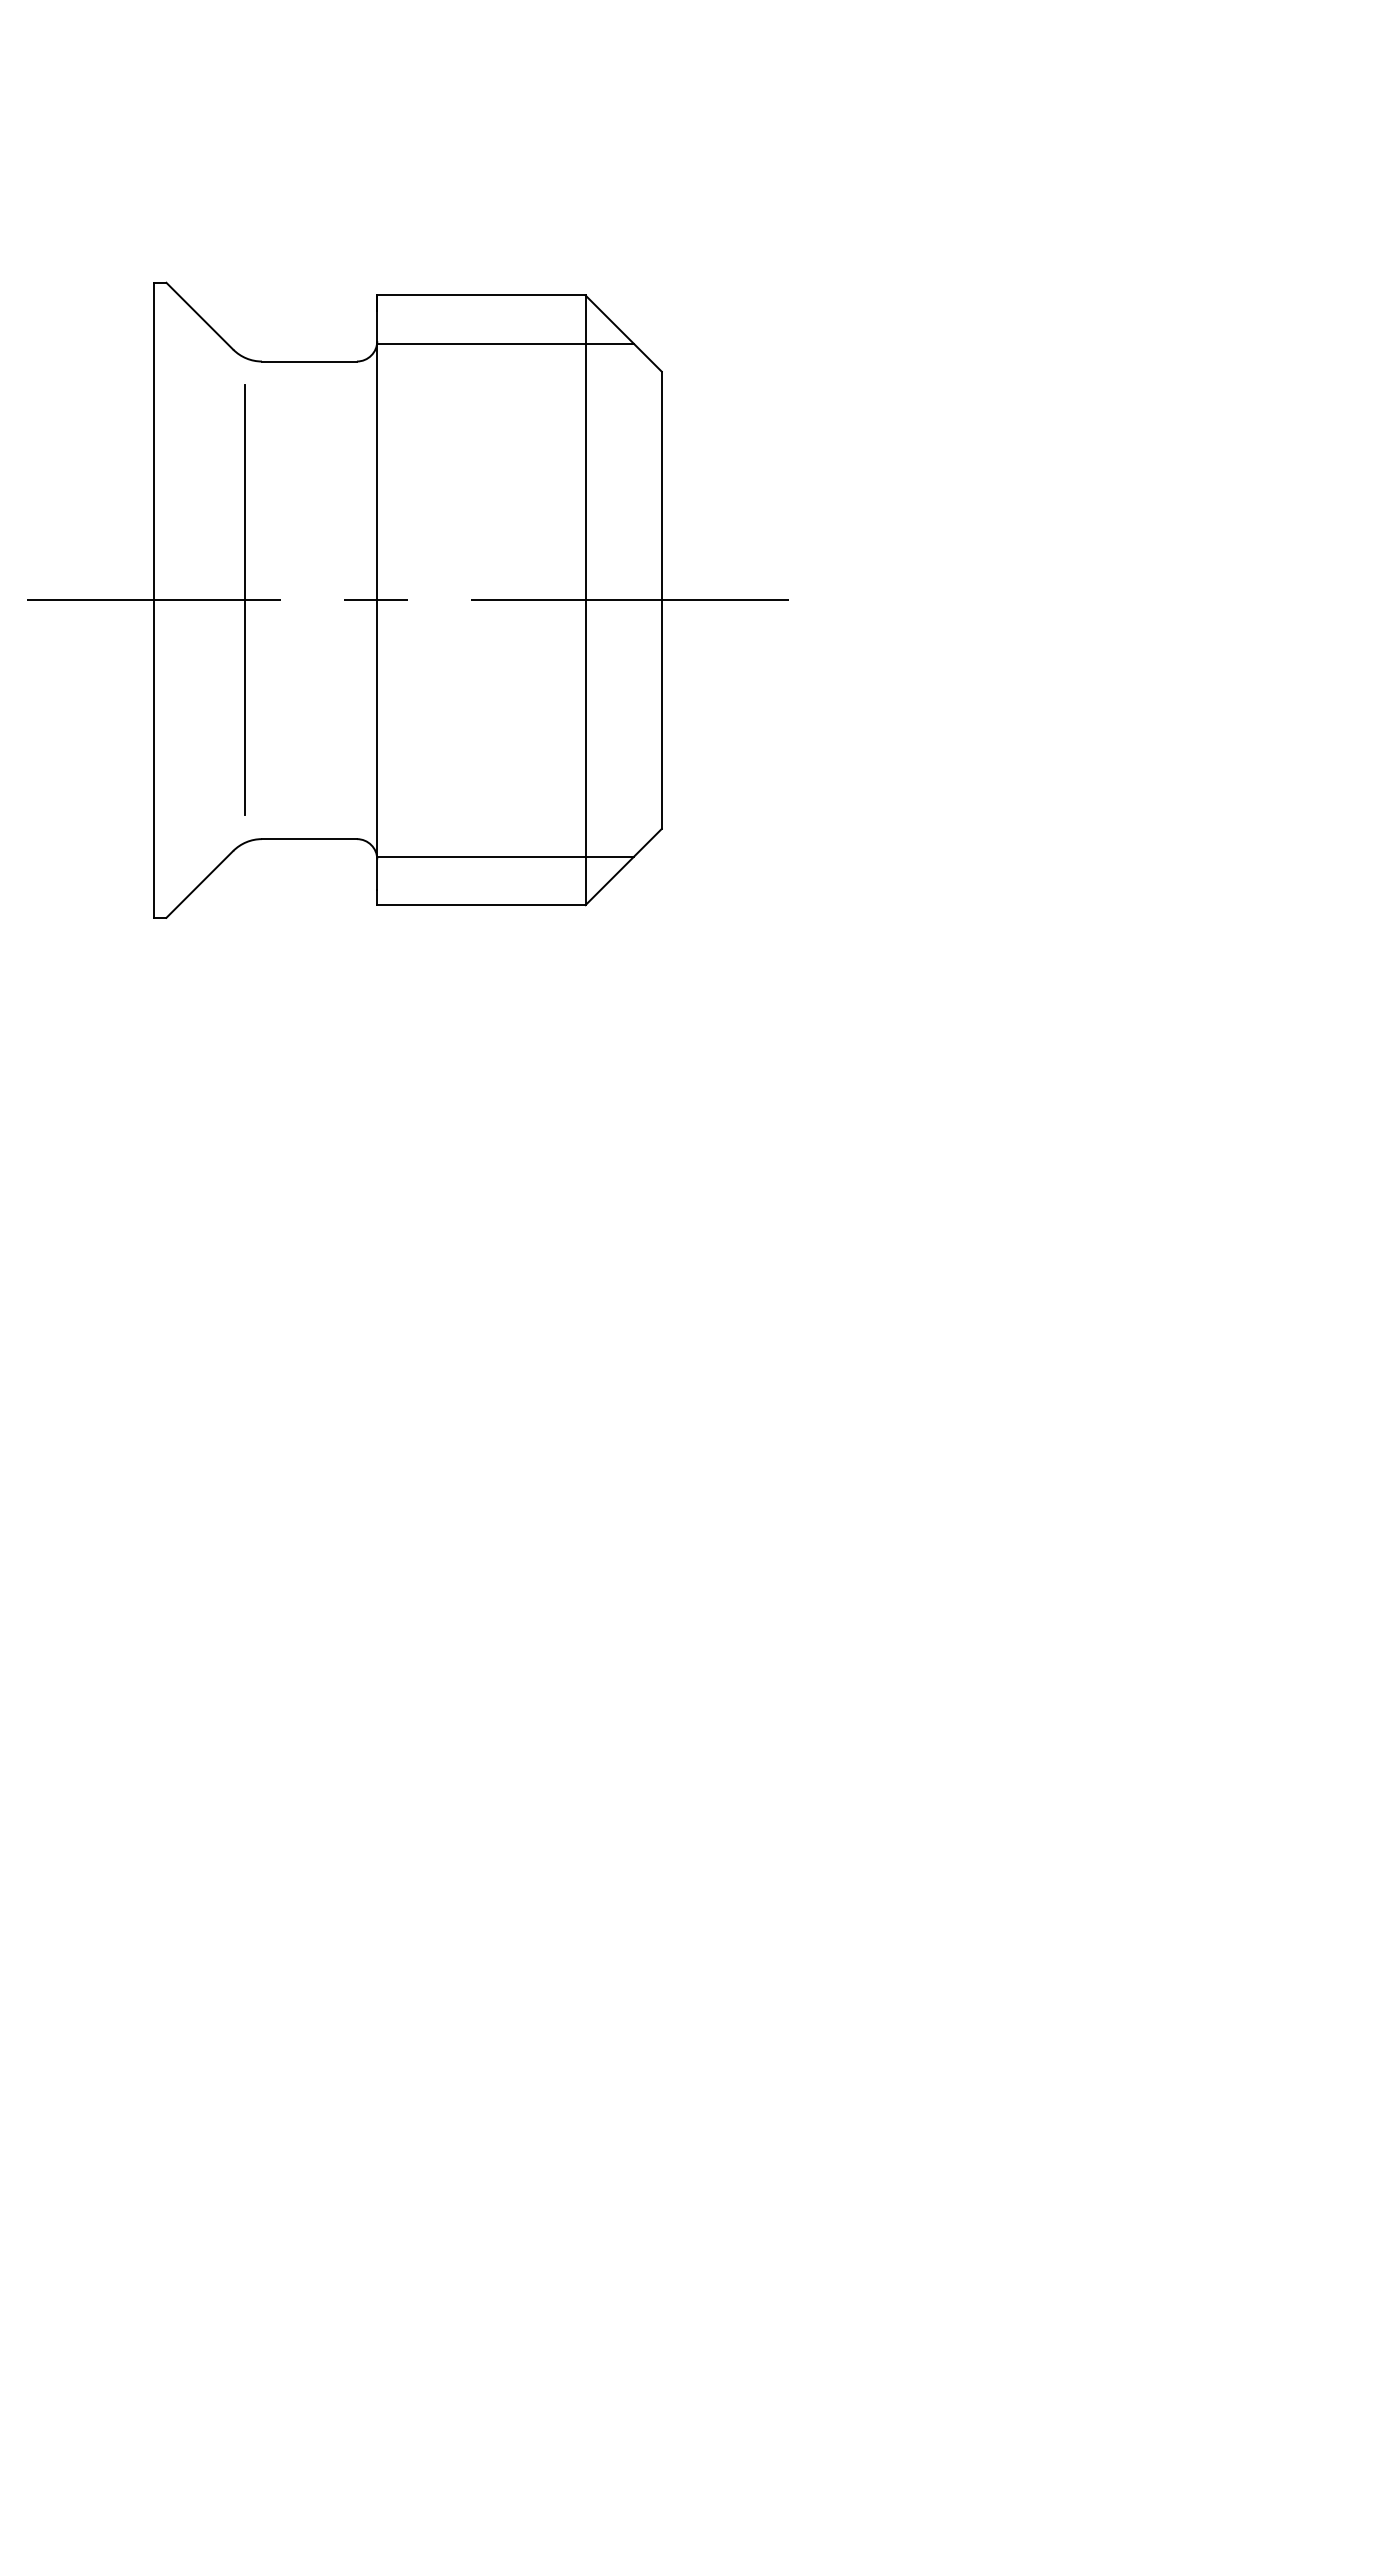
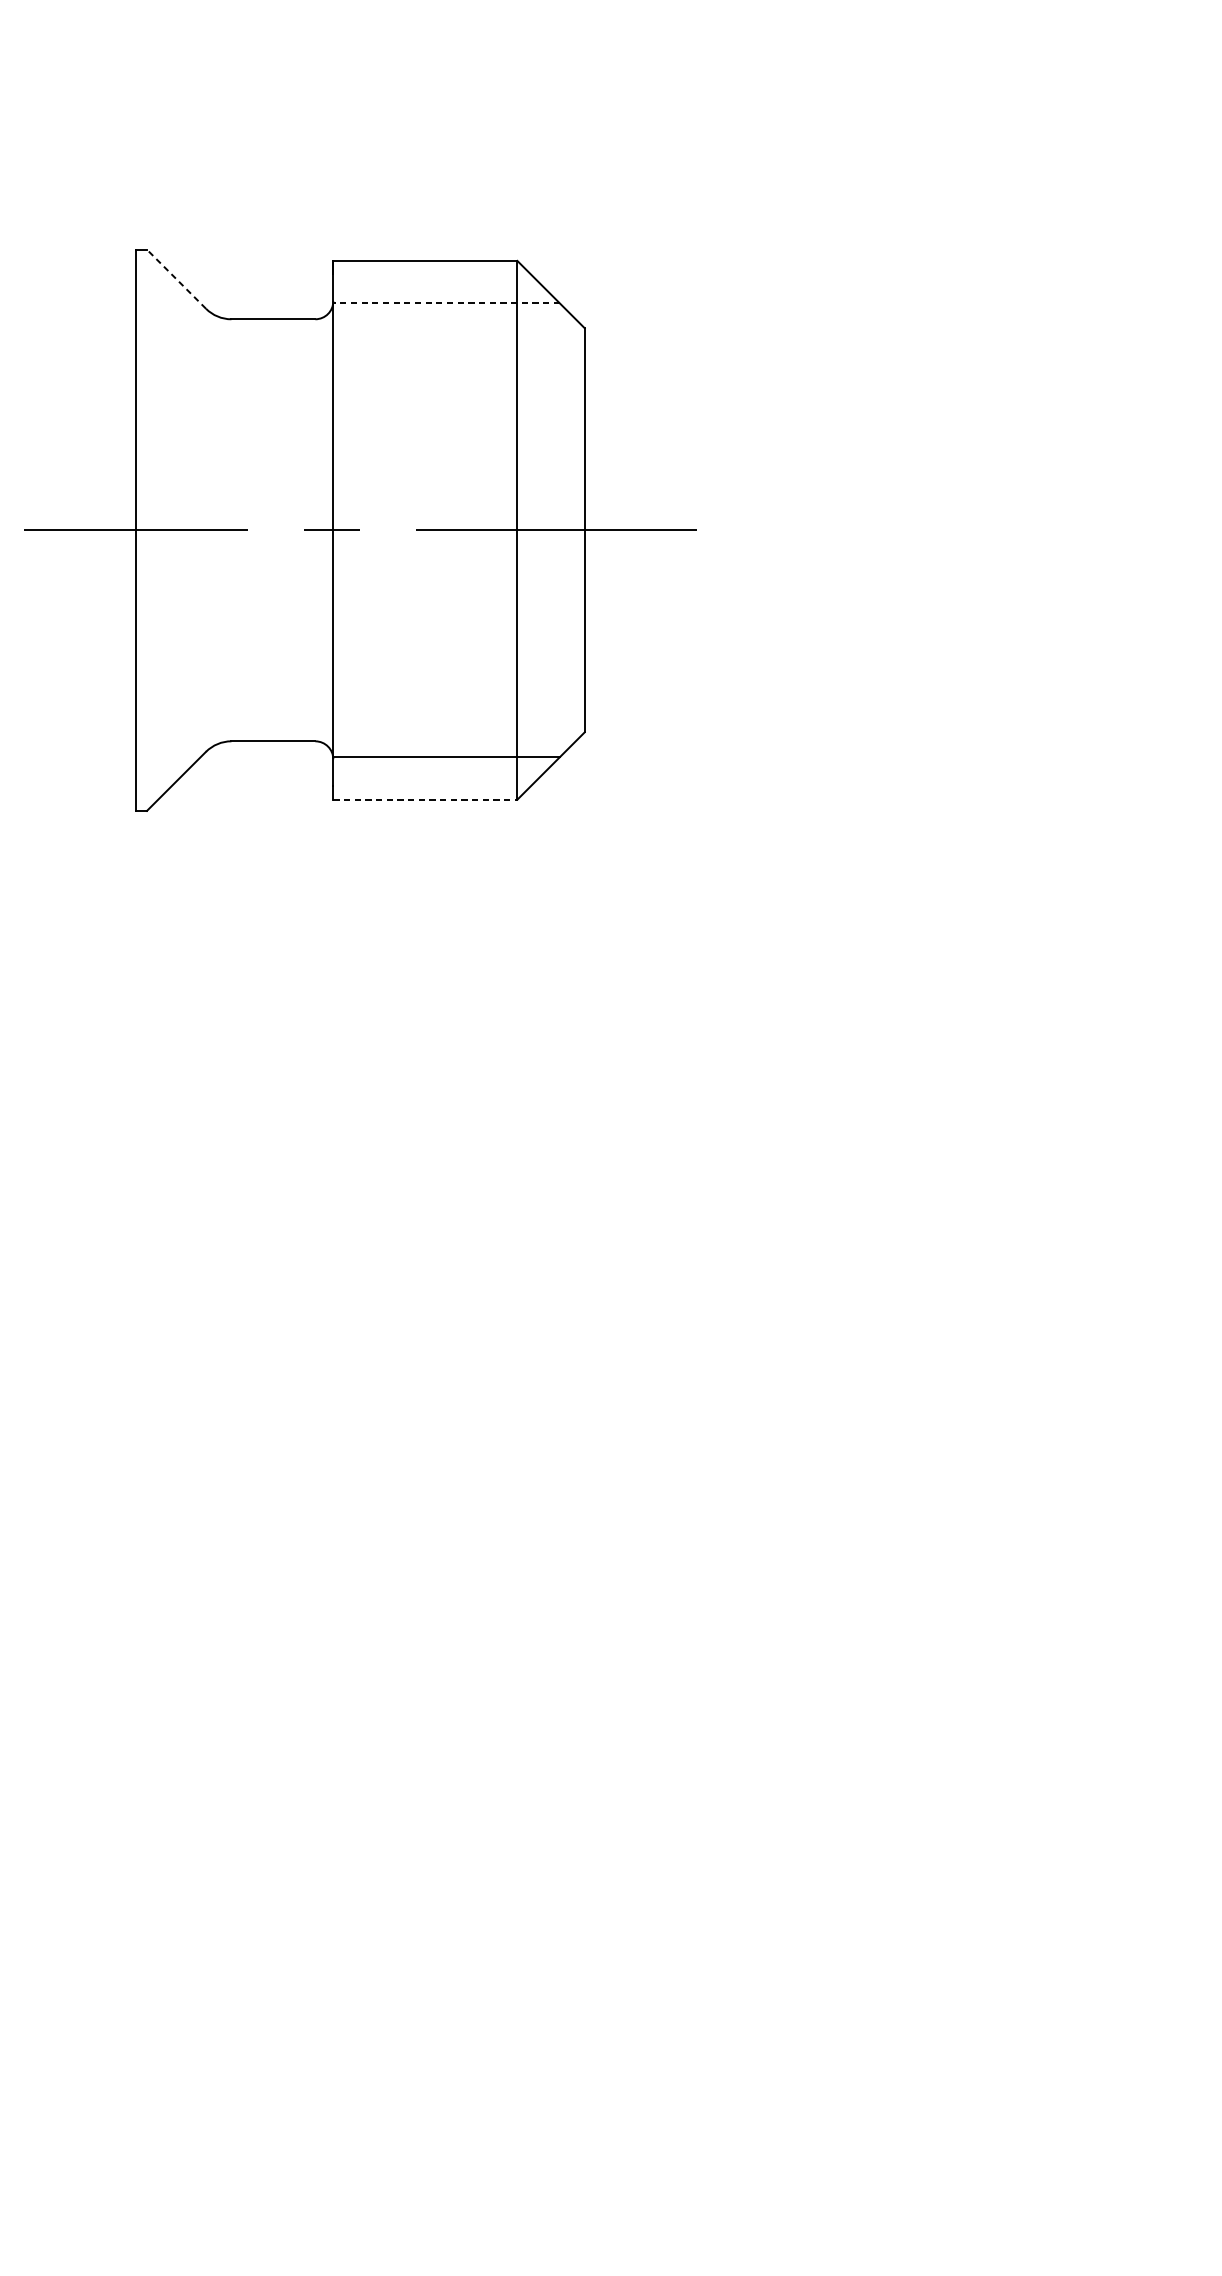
line: (199, 315) -> (176, 278), solid -> dashed
line: (504, 343) -> (445, 303), solid -> dashed
line: (245, 600) -> (216, 530), removed
line: (481, 905) -> (425, 799), solid -> dashed

